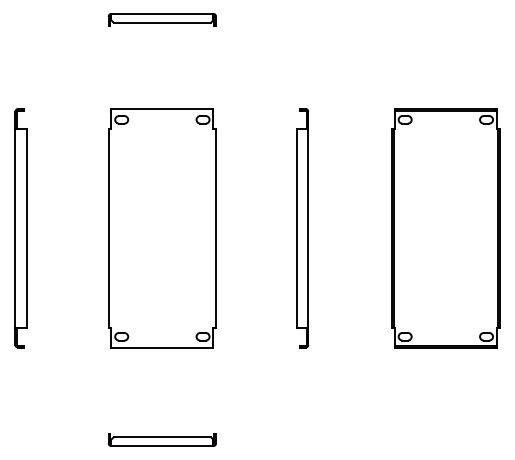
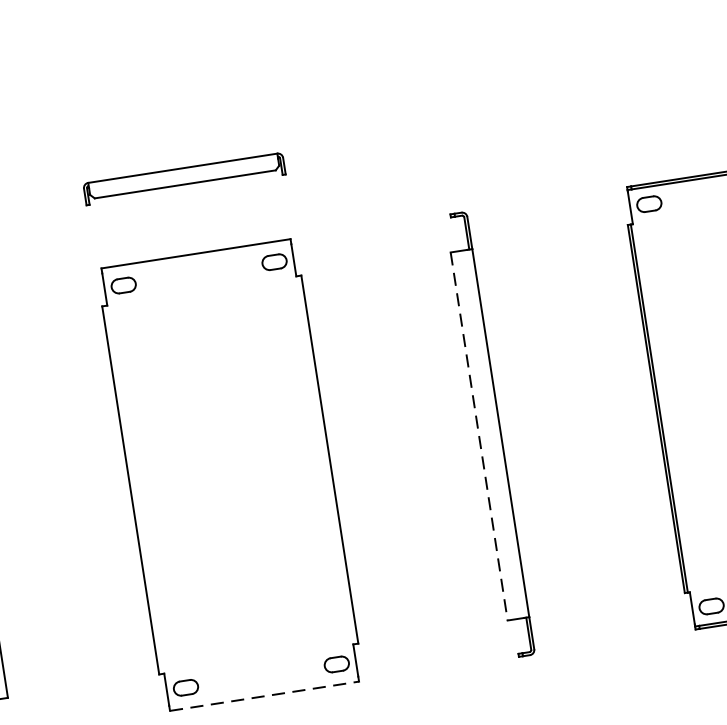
part: (161, 19) -> (182, 178), moved
line: (296, 228) -> (479, 436), solid -> dashed
line: (162, 347) -> (264, 695), solid -> dashed

